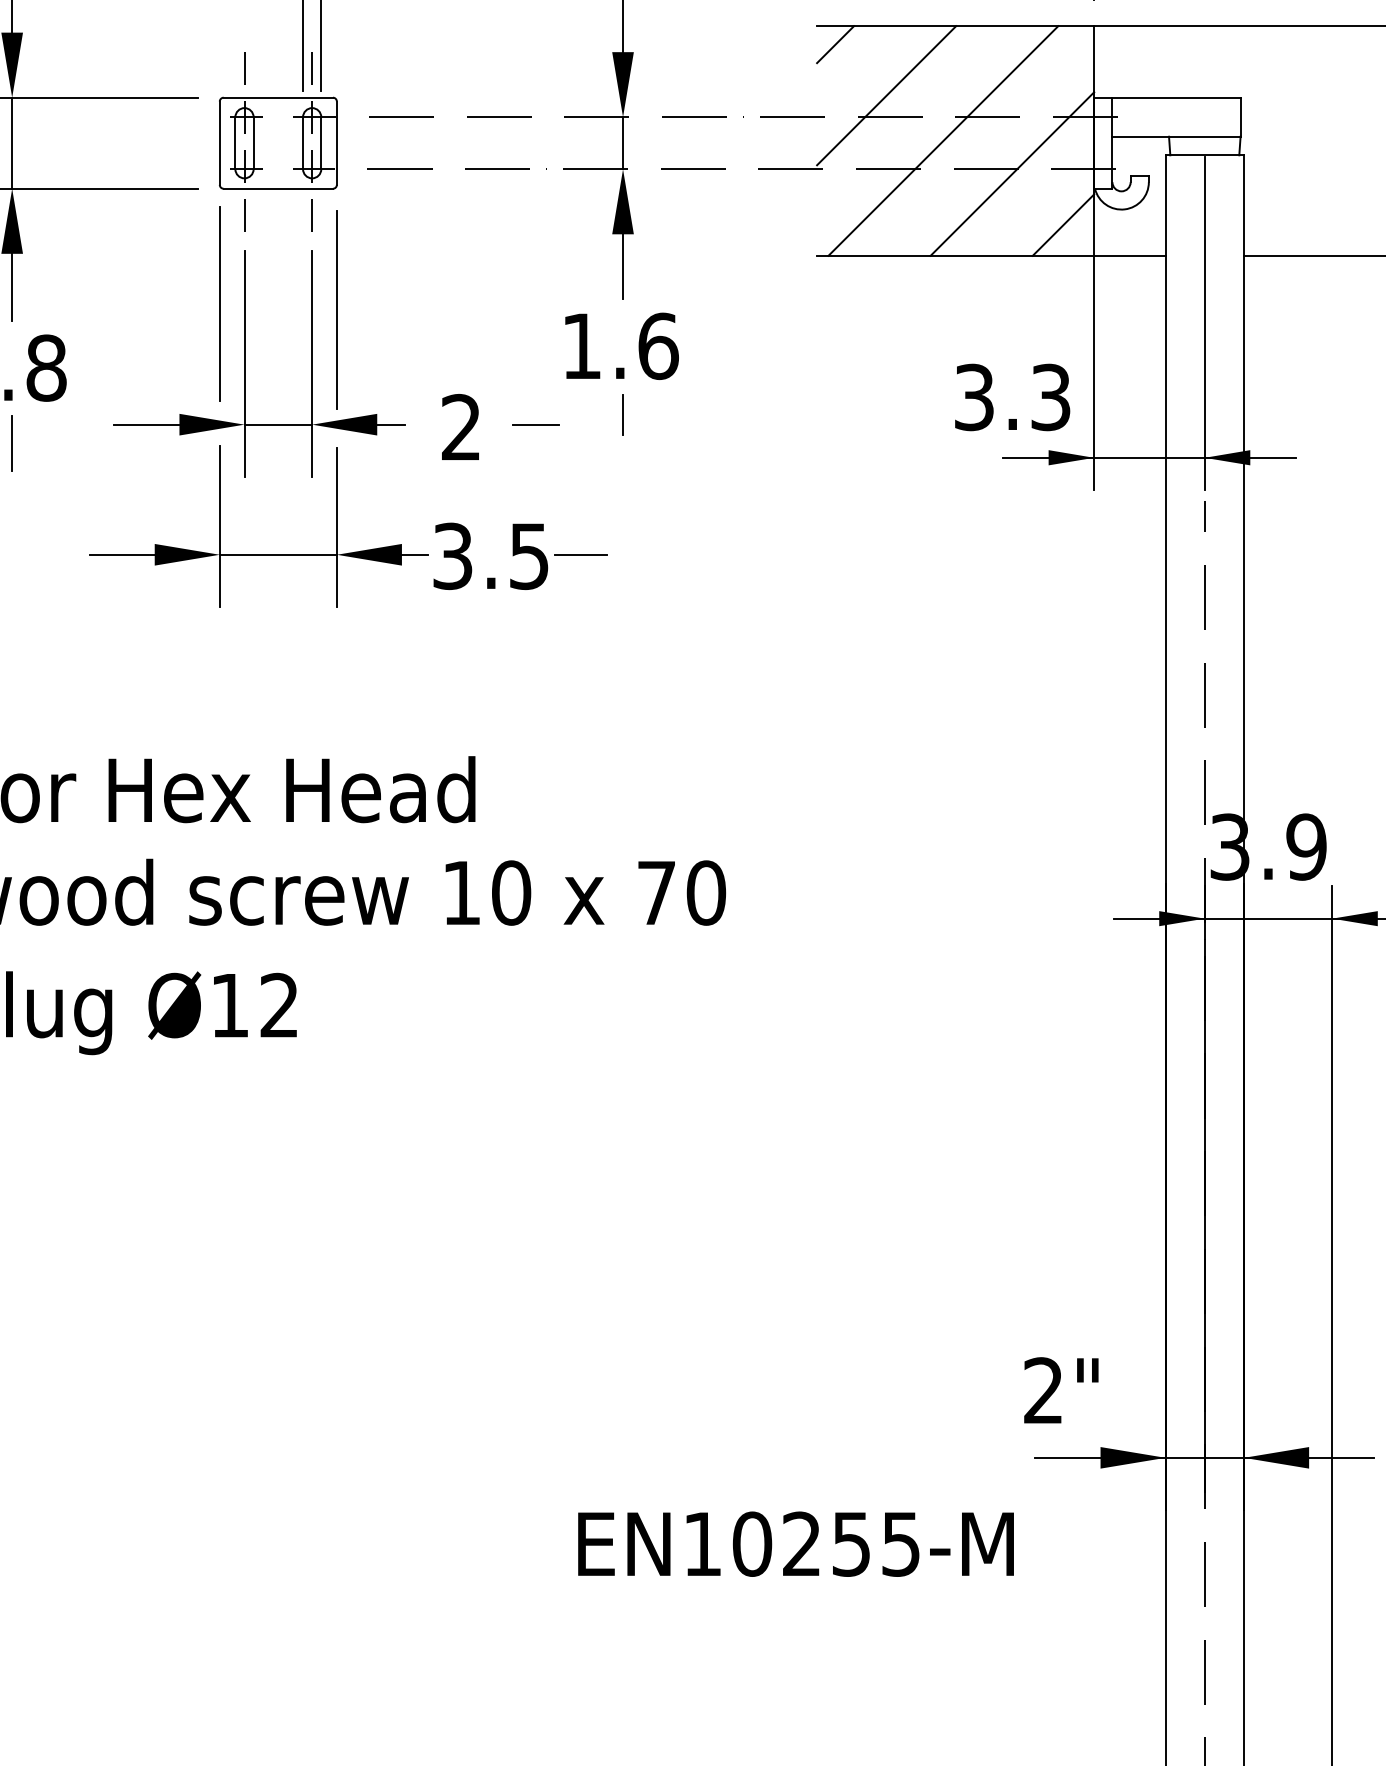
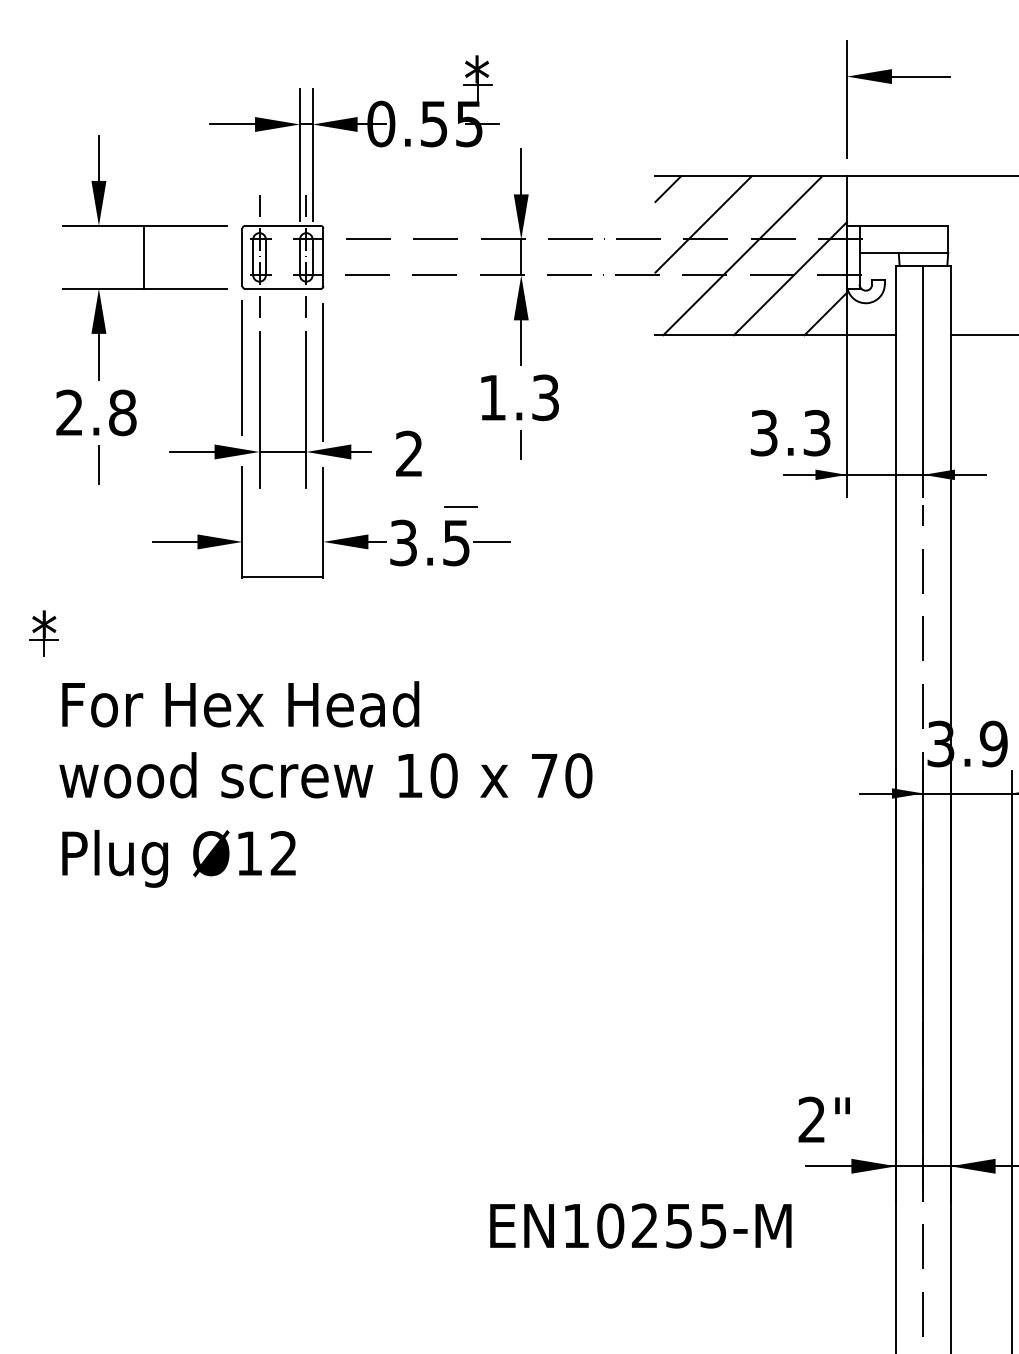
line: (11, 141) -> (143, 256), moved
text: (658, 345) -> (545, 397), 1.6 -> 1.3
line: (535, 423) -> (460, 506), moved
line: (277, 554) -> (282, 576), moved

